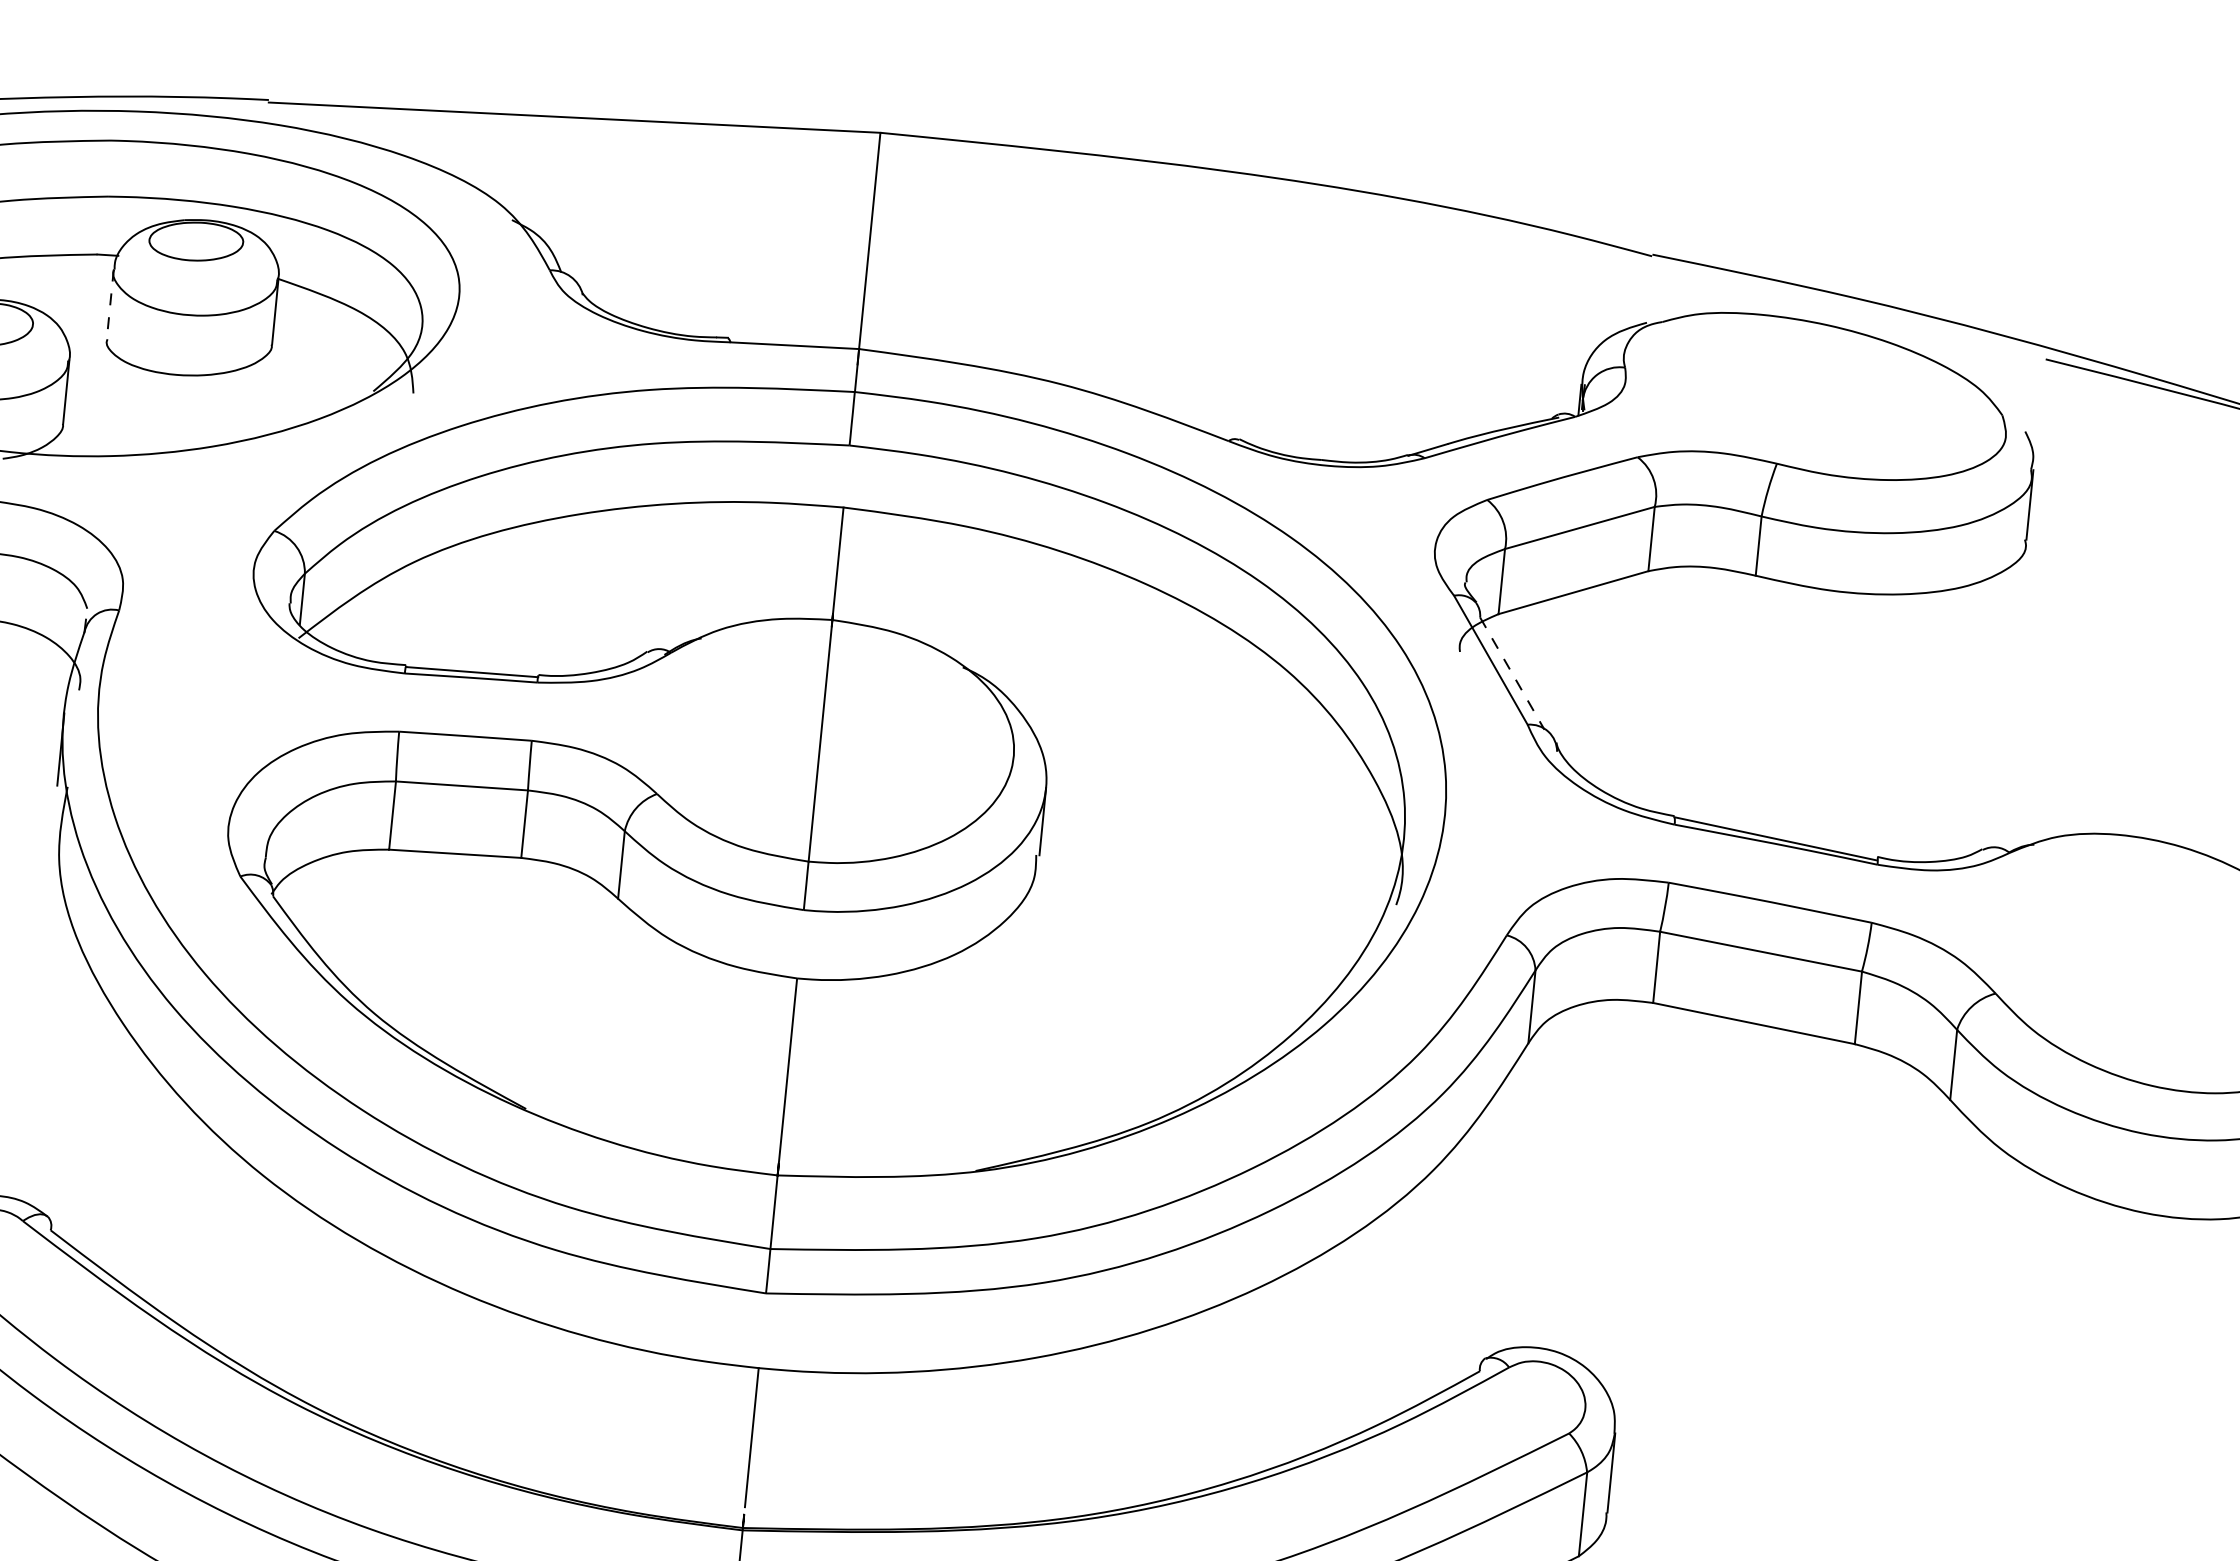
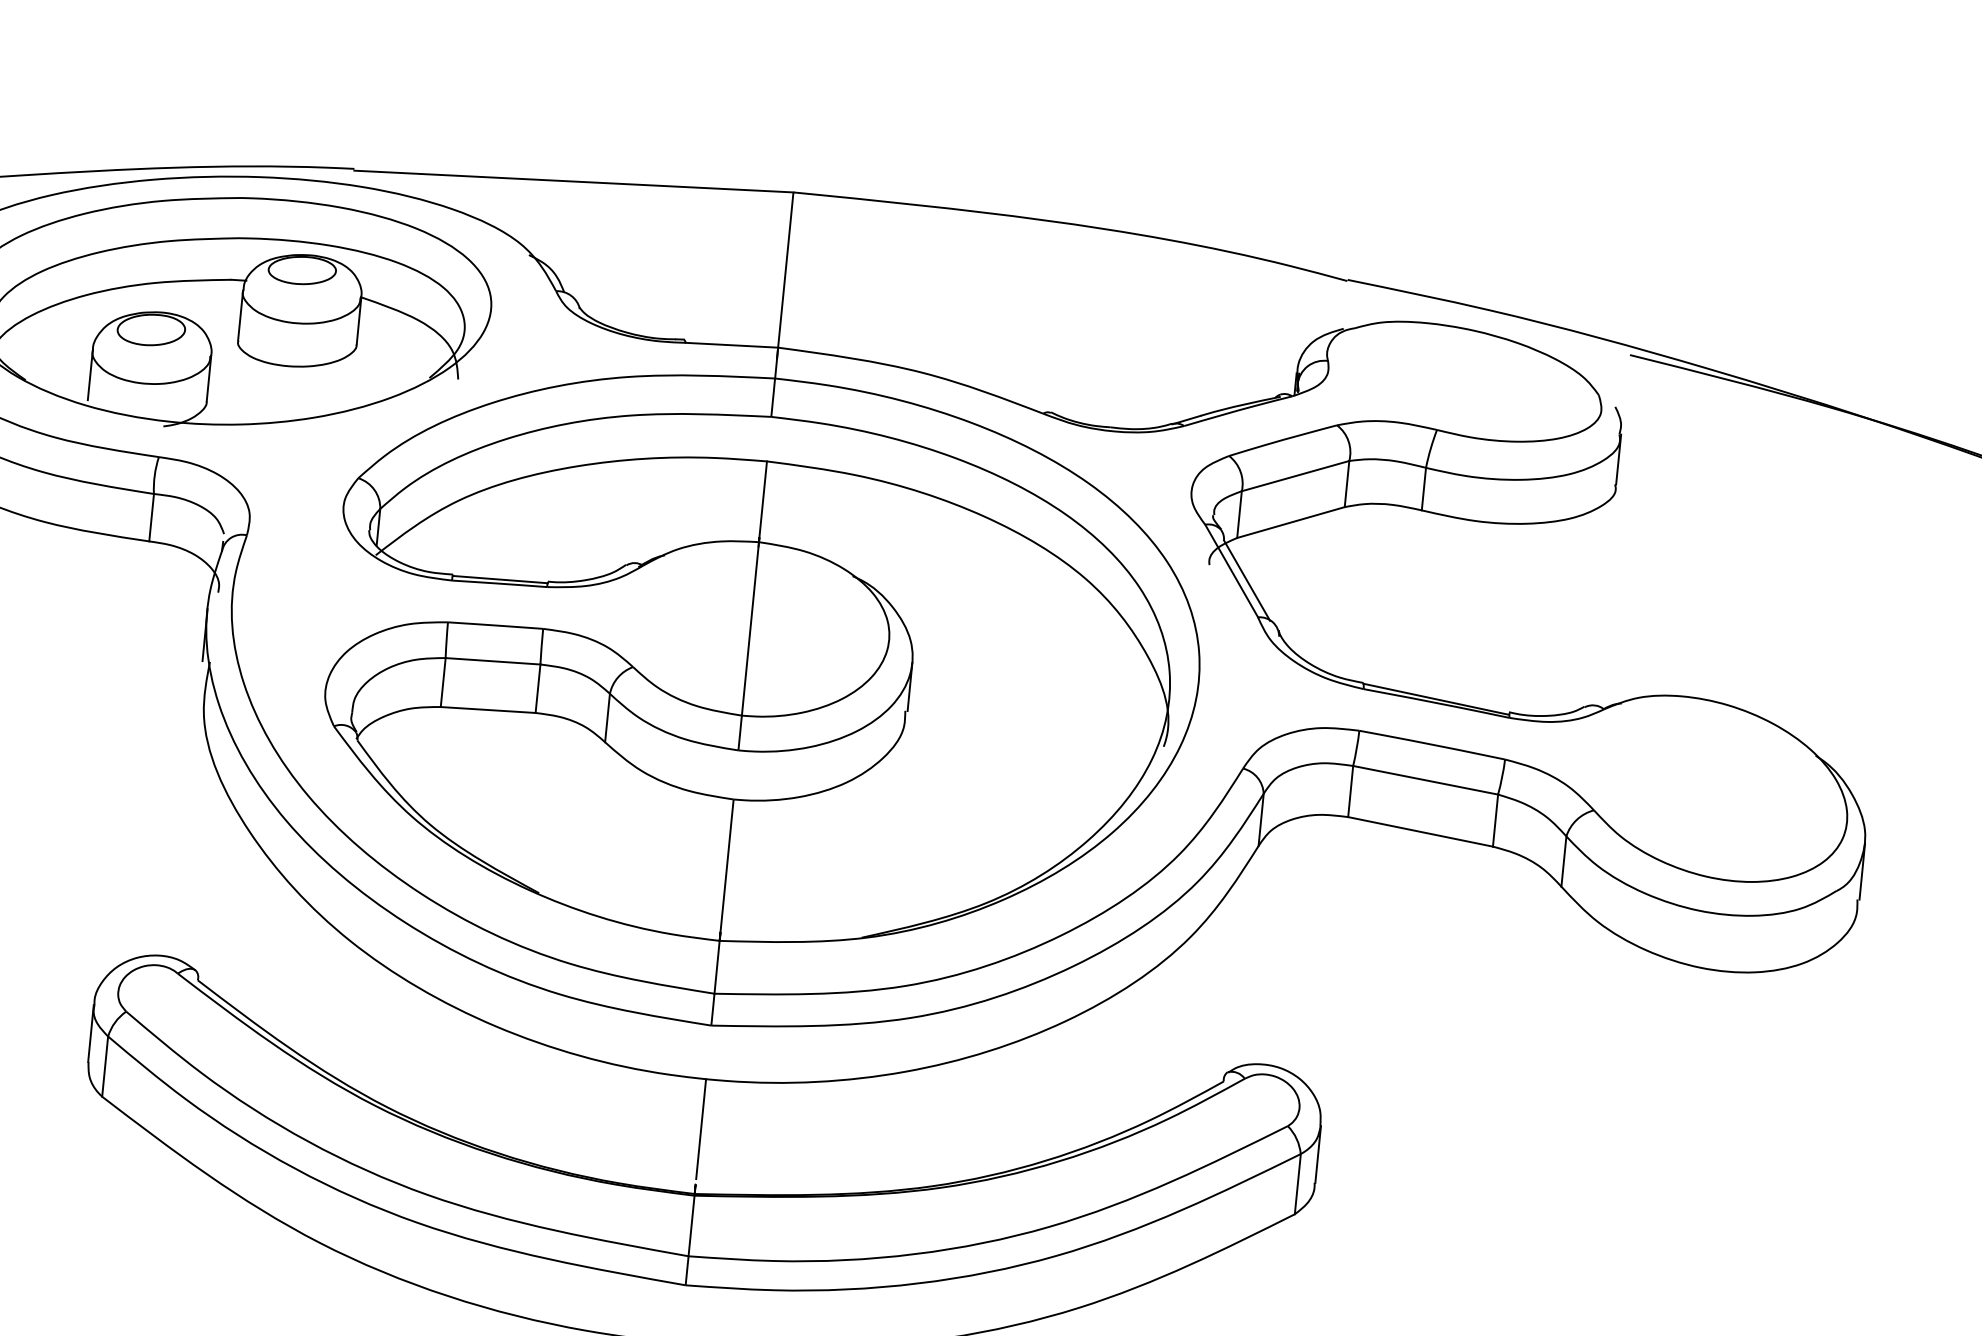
line: (110, 305) -> (240, 316), dashed -> solid
line: (1512, 674) -> (1247, 581), dashed -> solid

